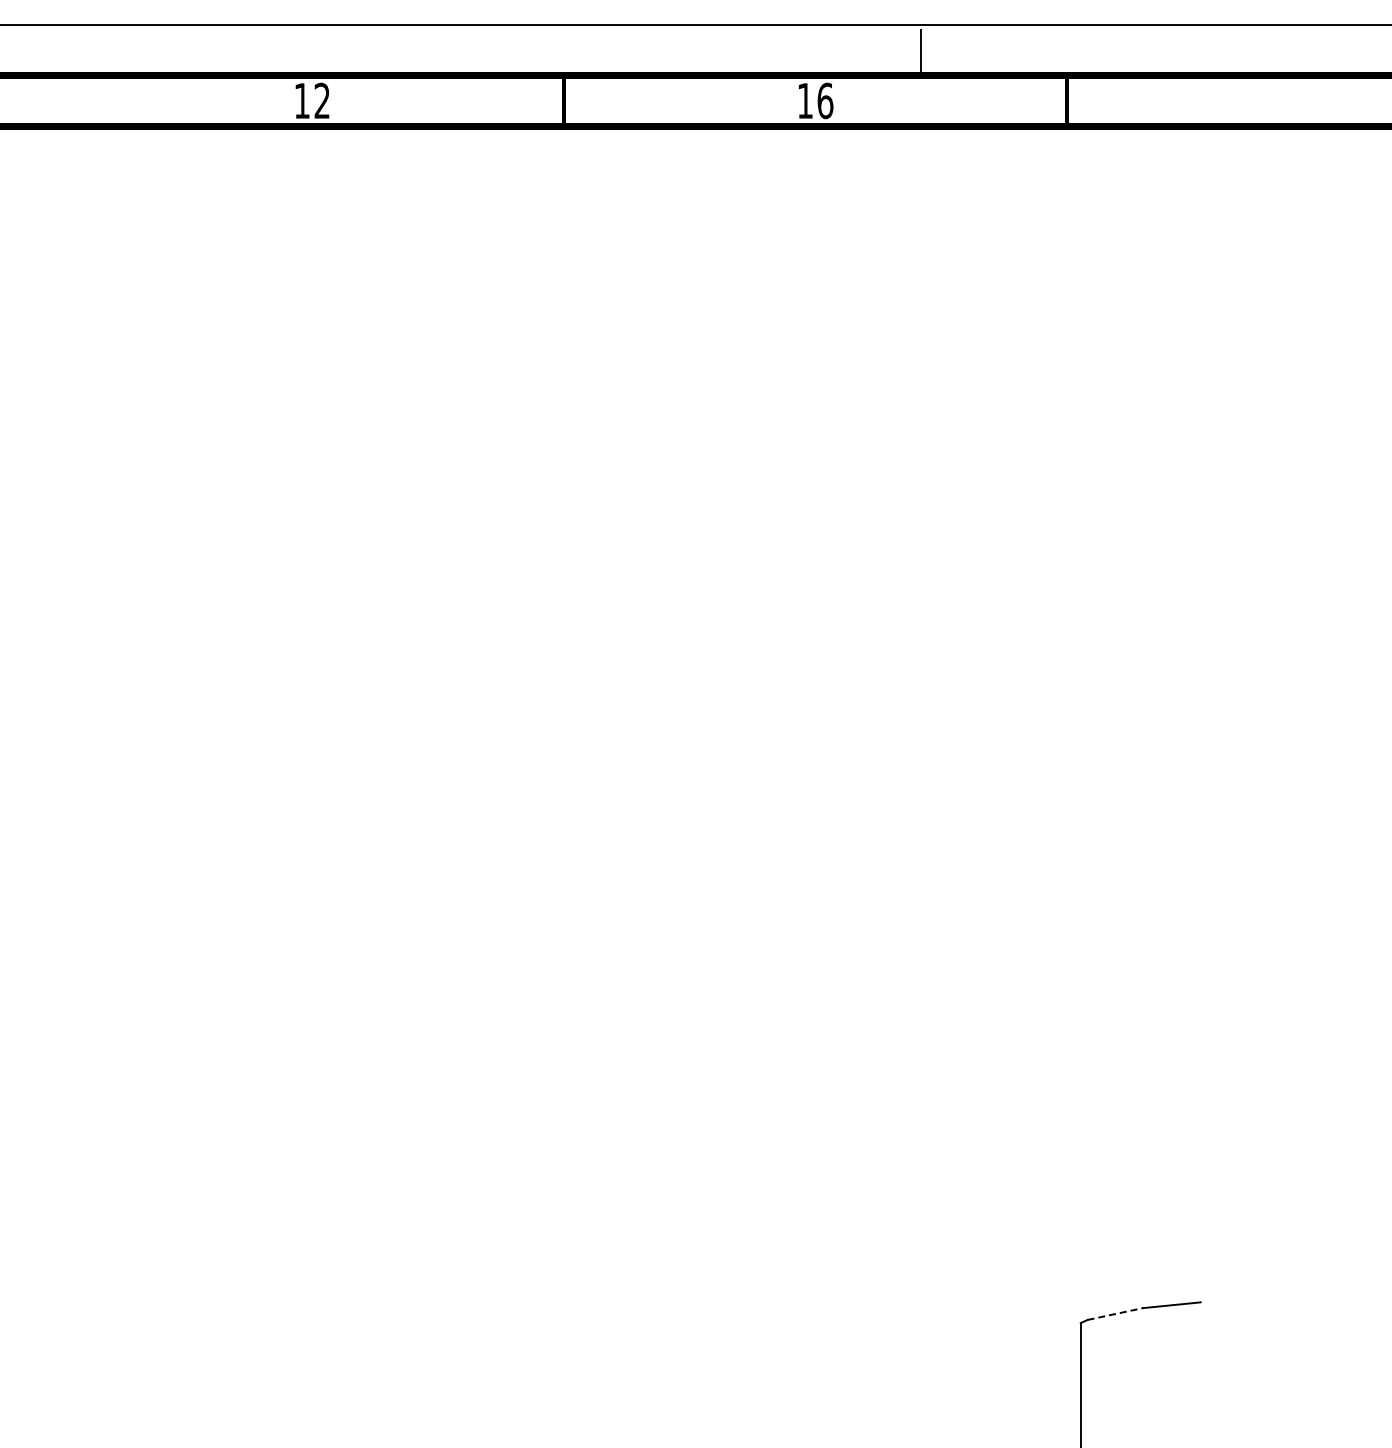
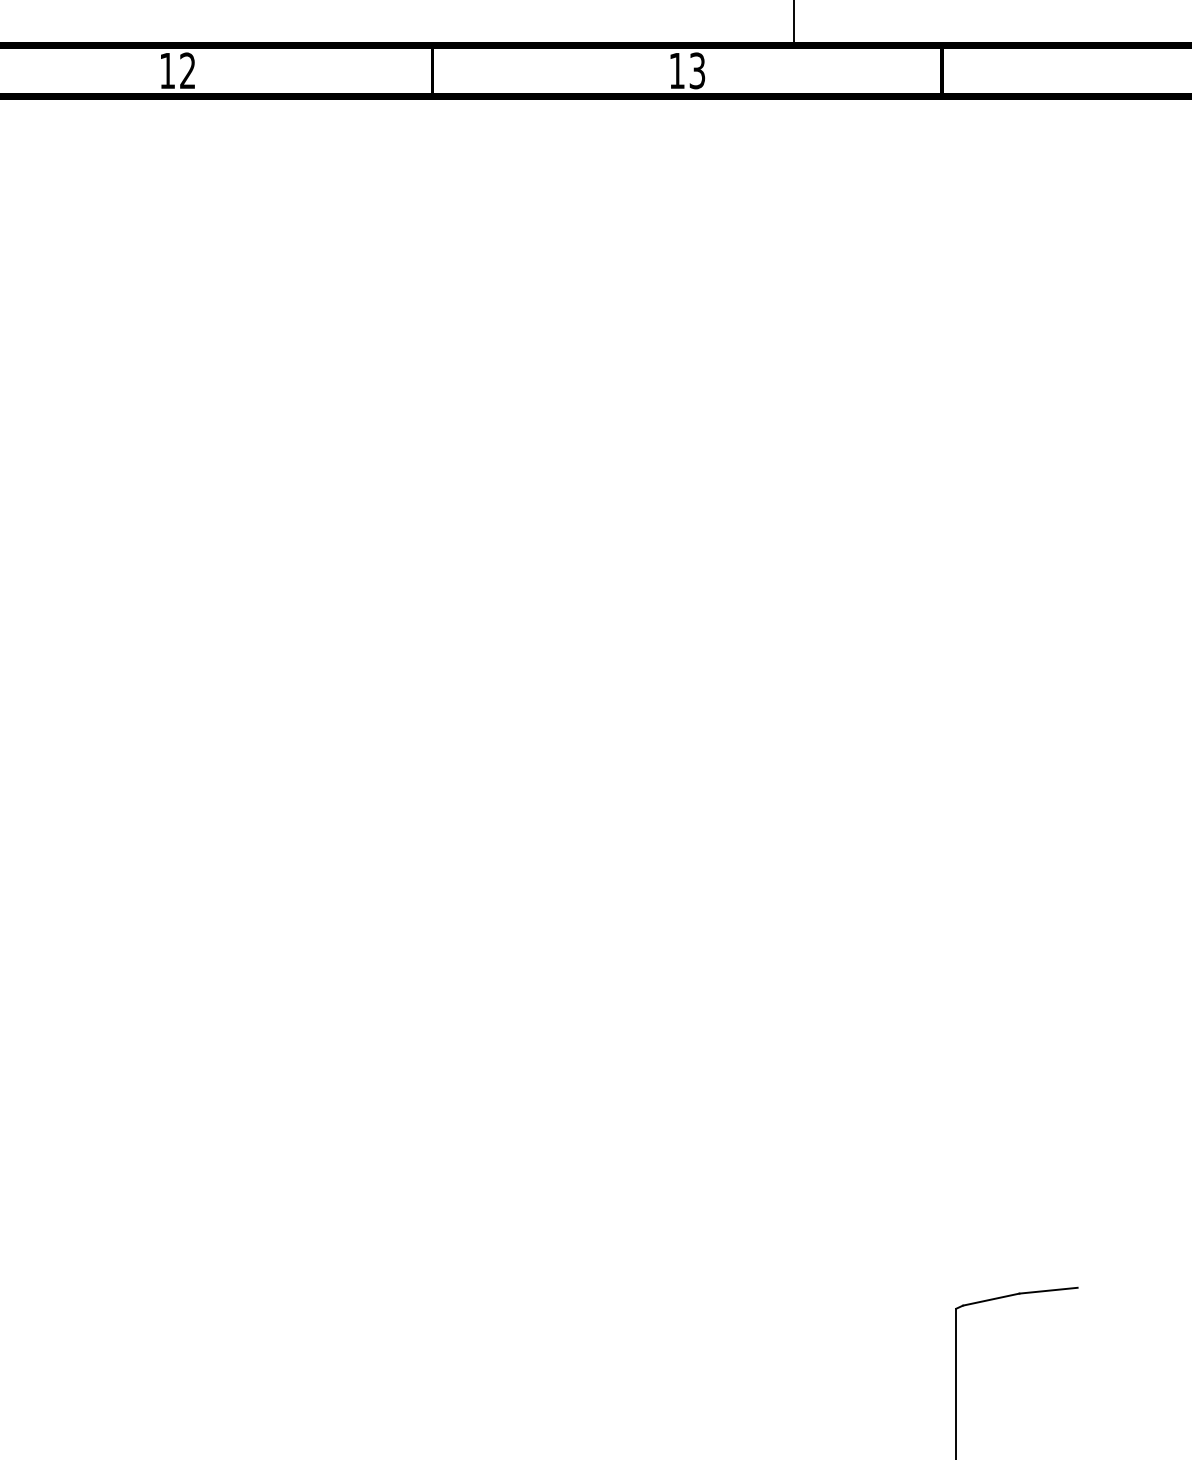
text: (825, 100) -> (697, 70), 16 -> 13
line: (1115, 1313) -> (991, 1299), dashed -> solid

